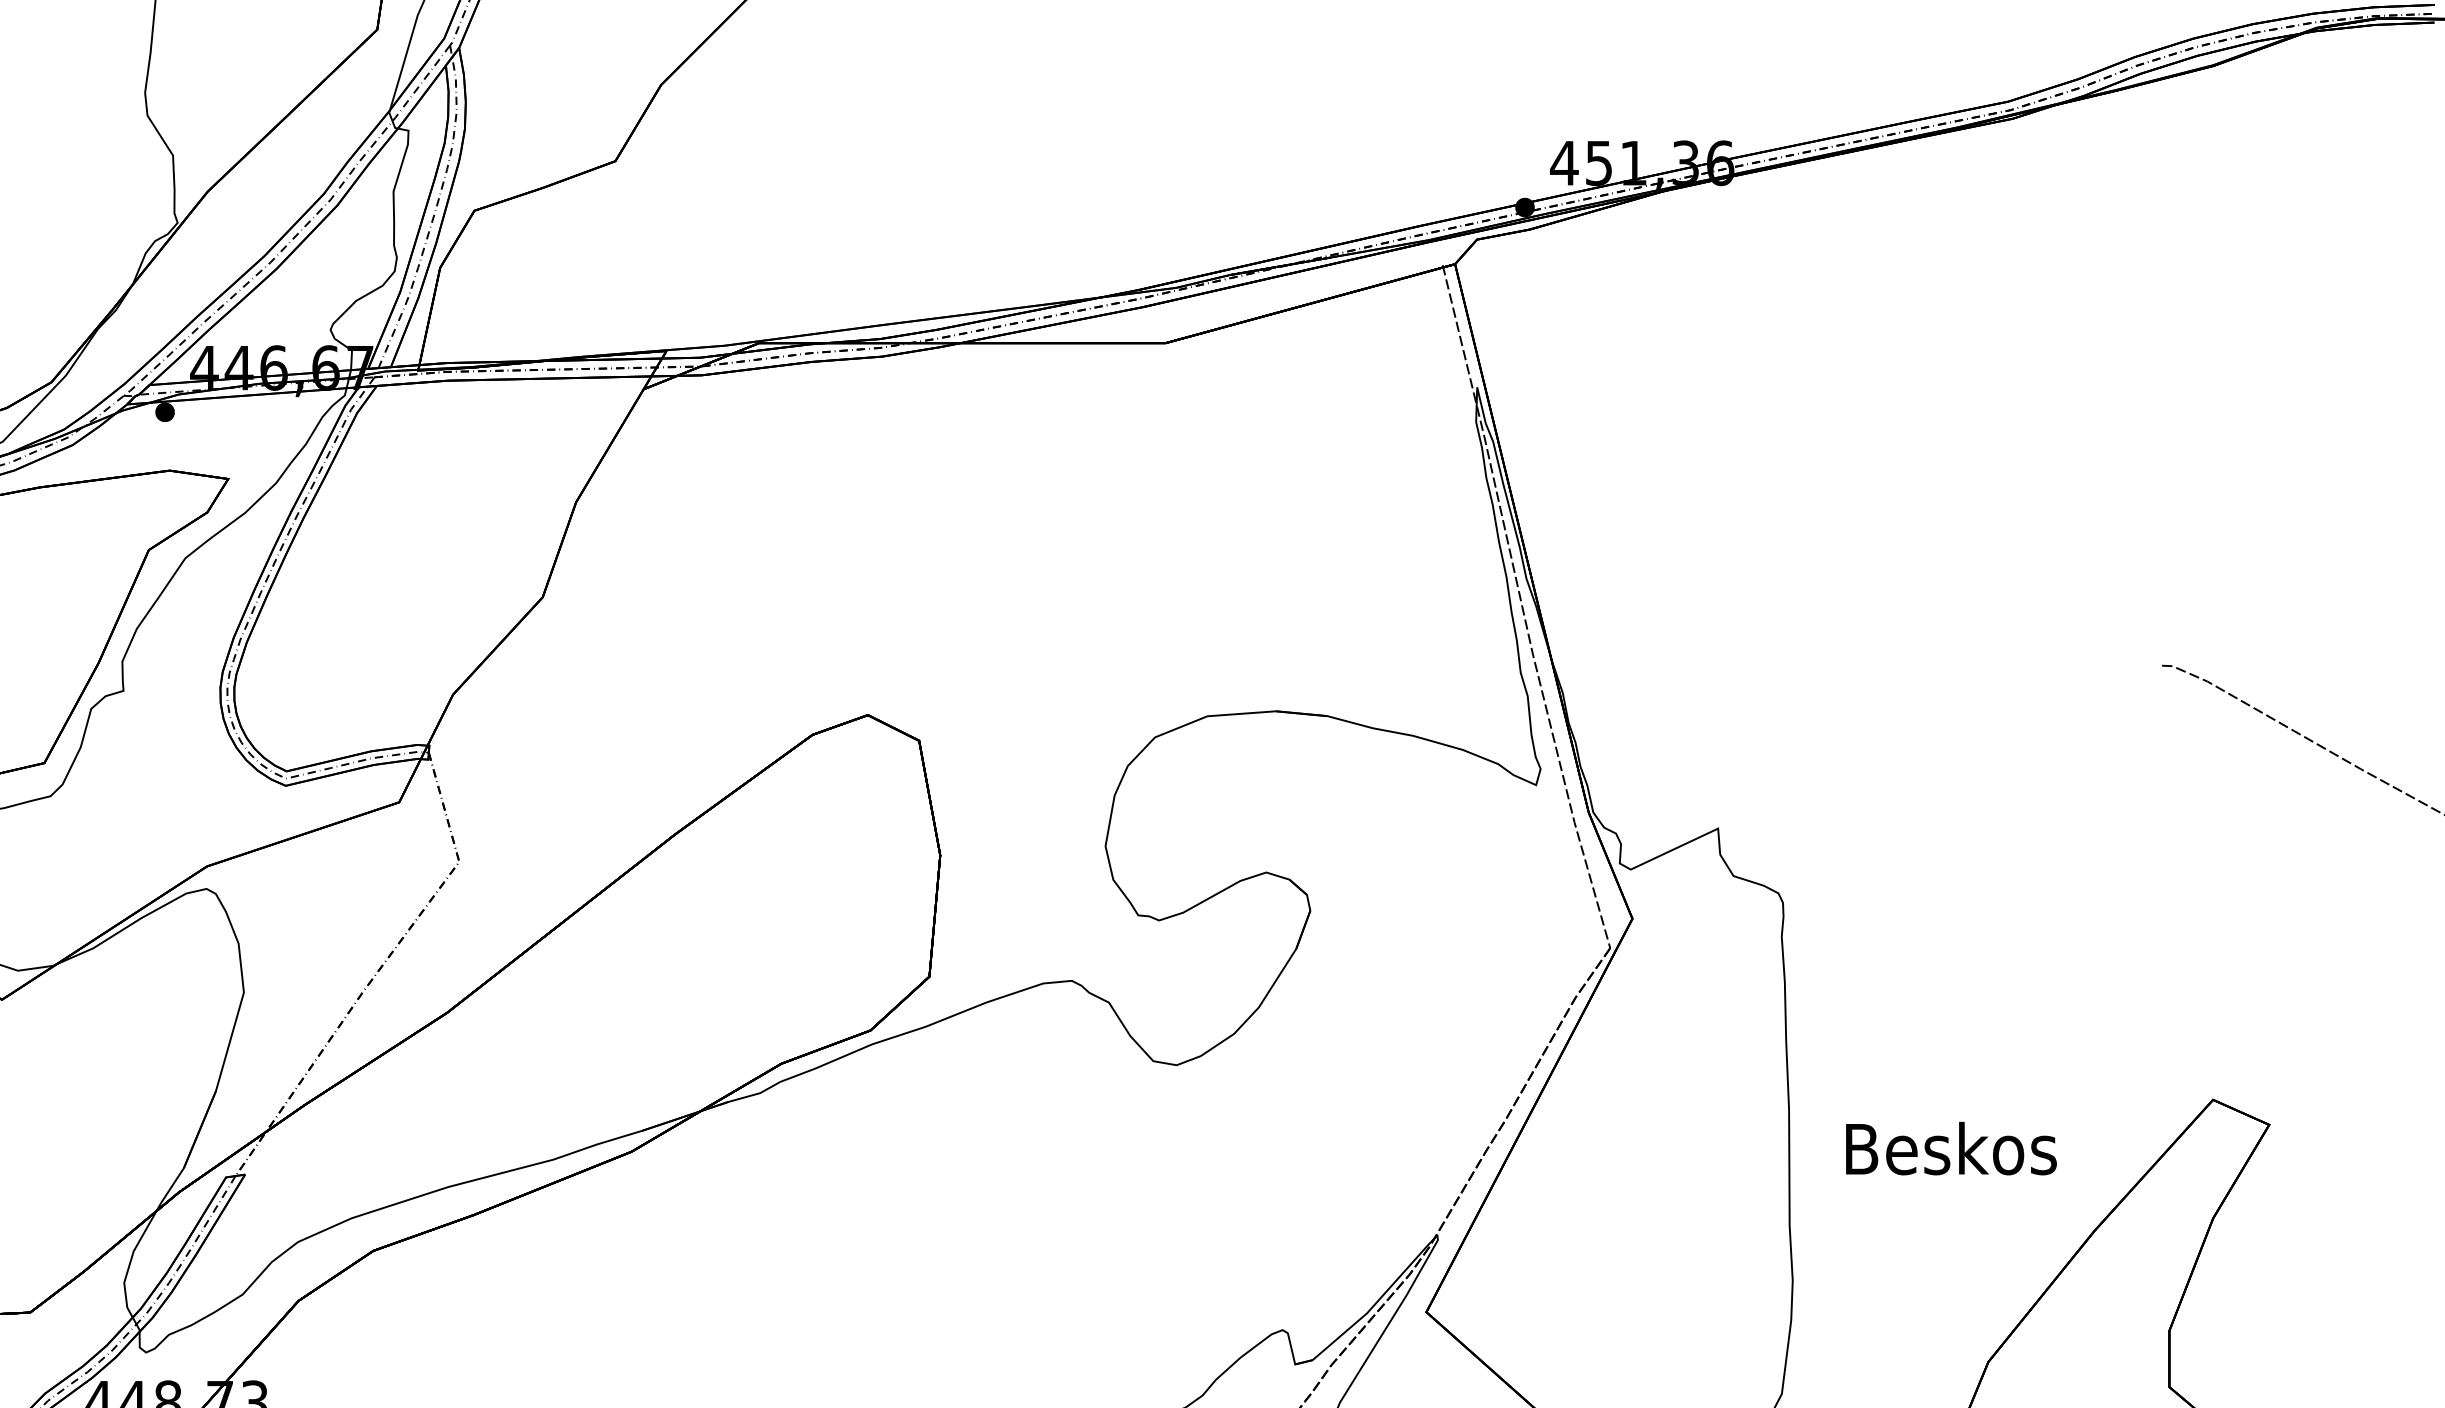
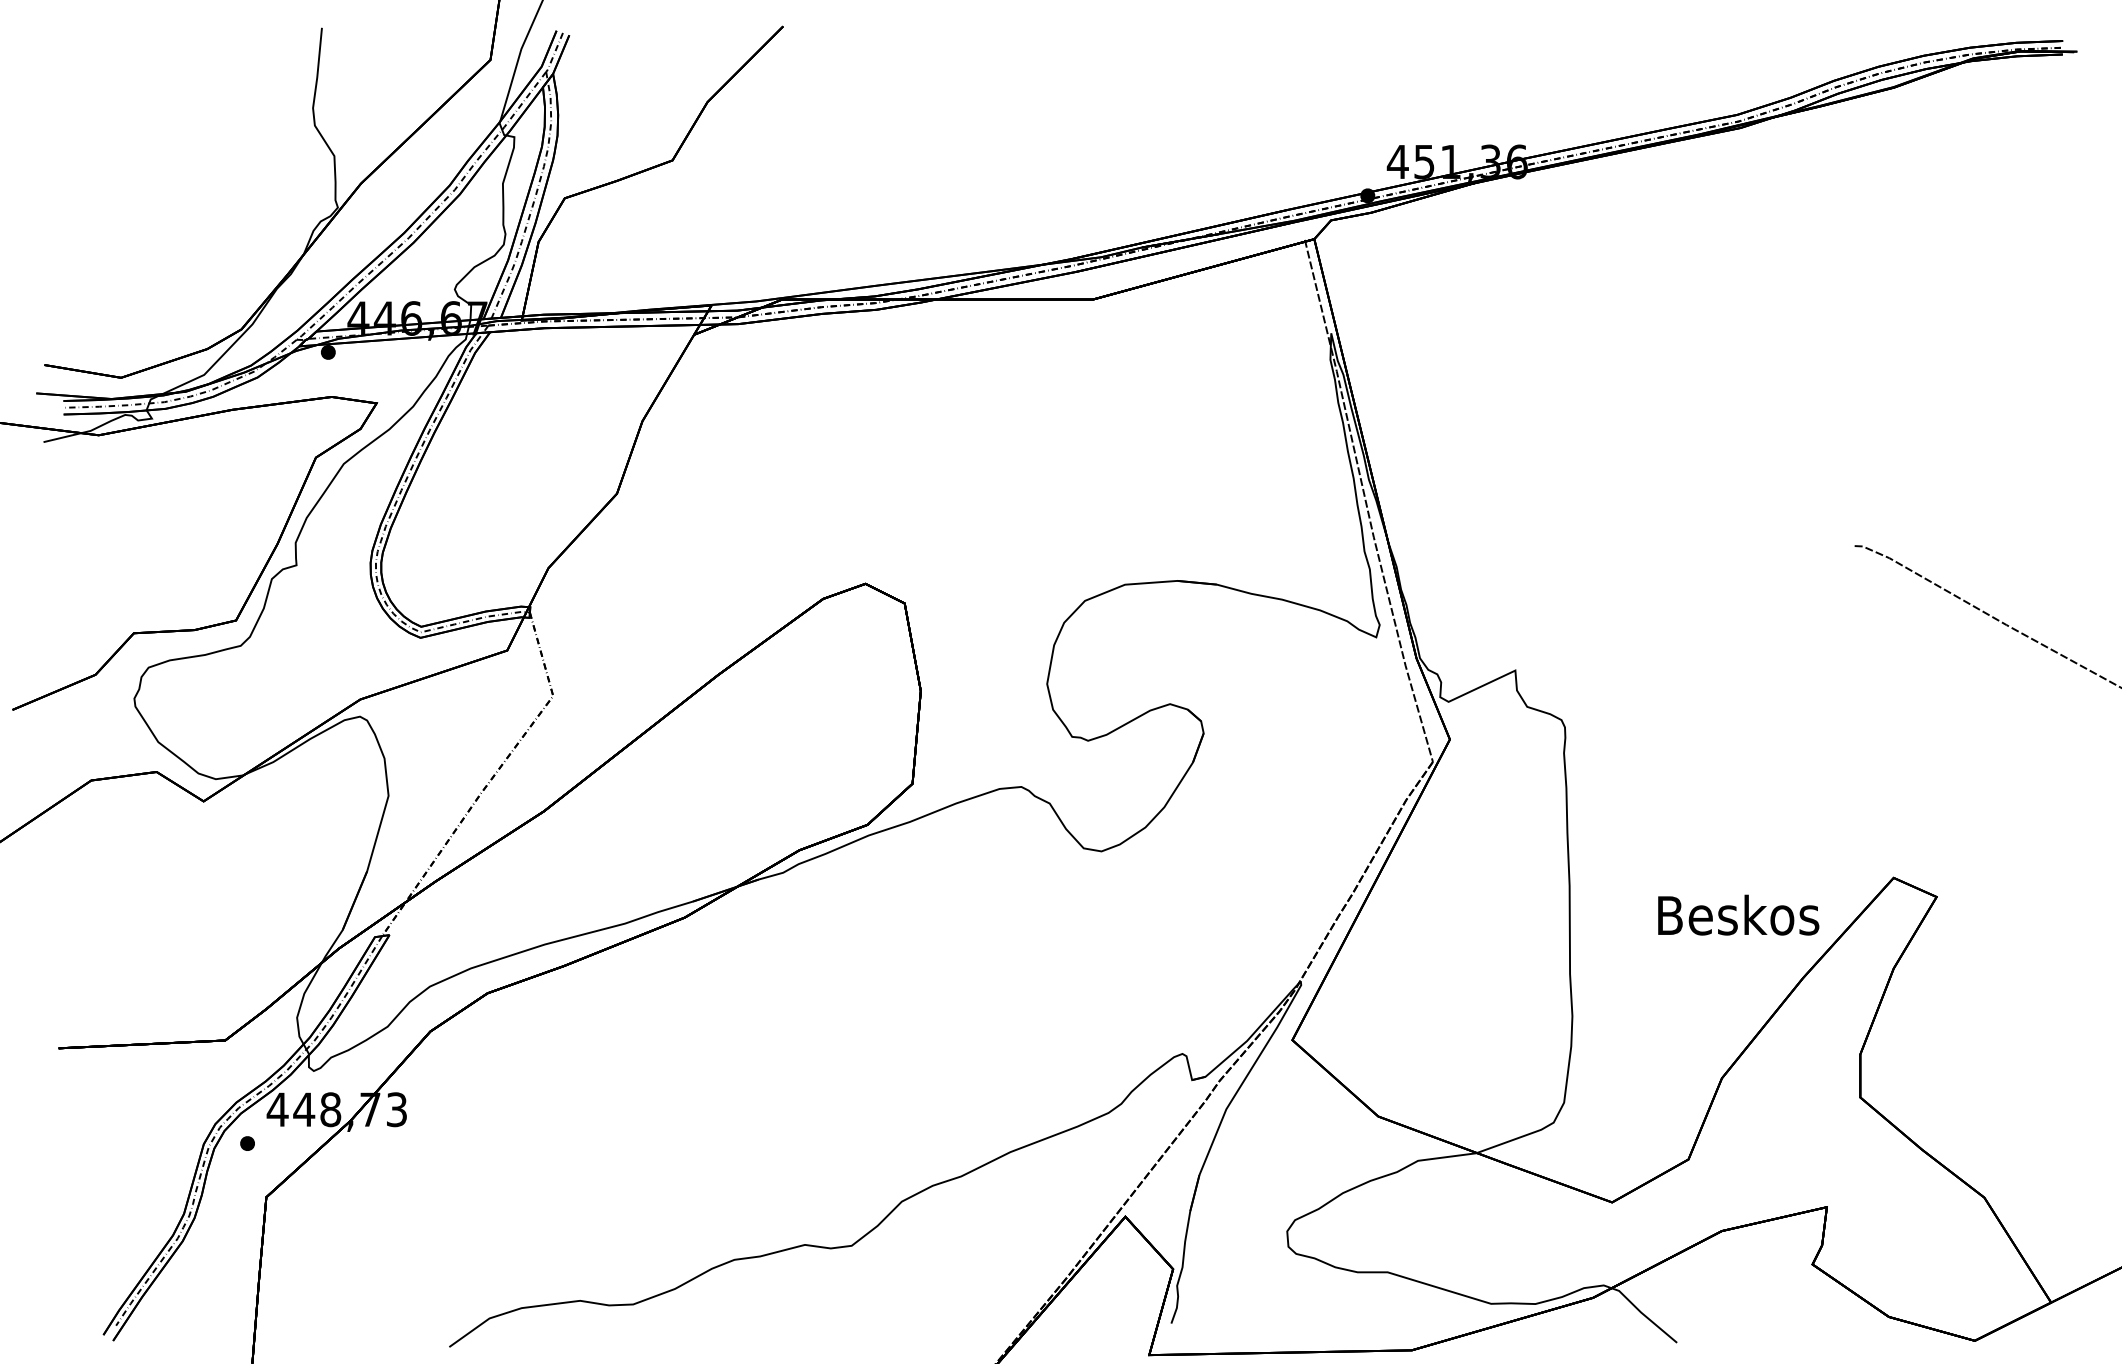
text: (1951, 1147) -> (1738, 914), moved

